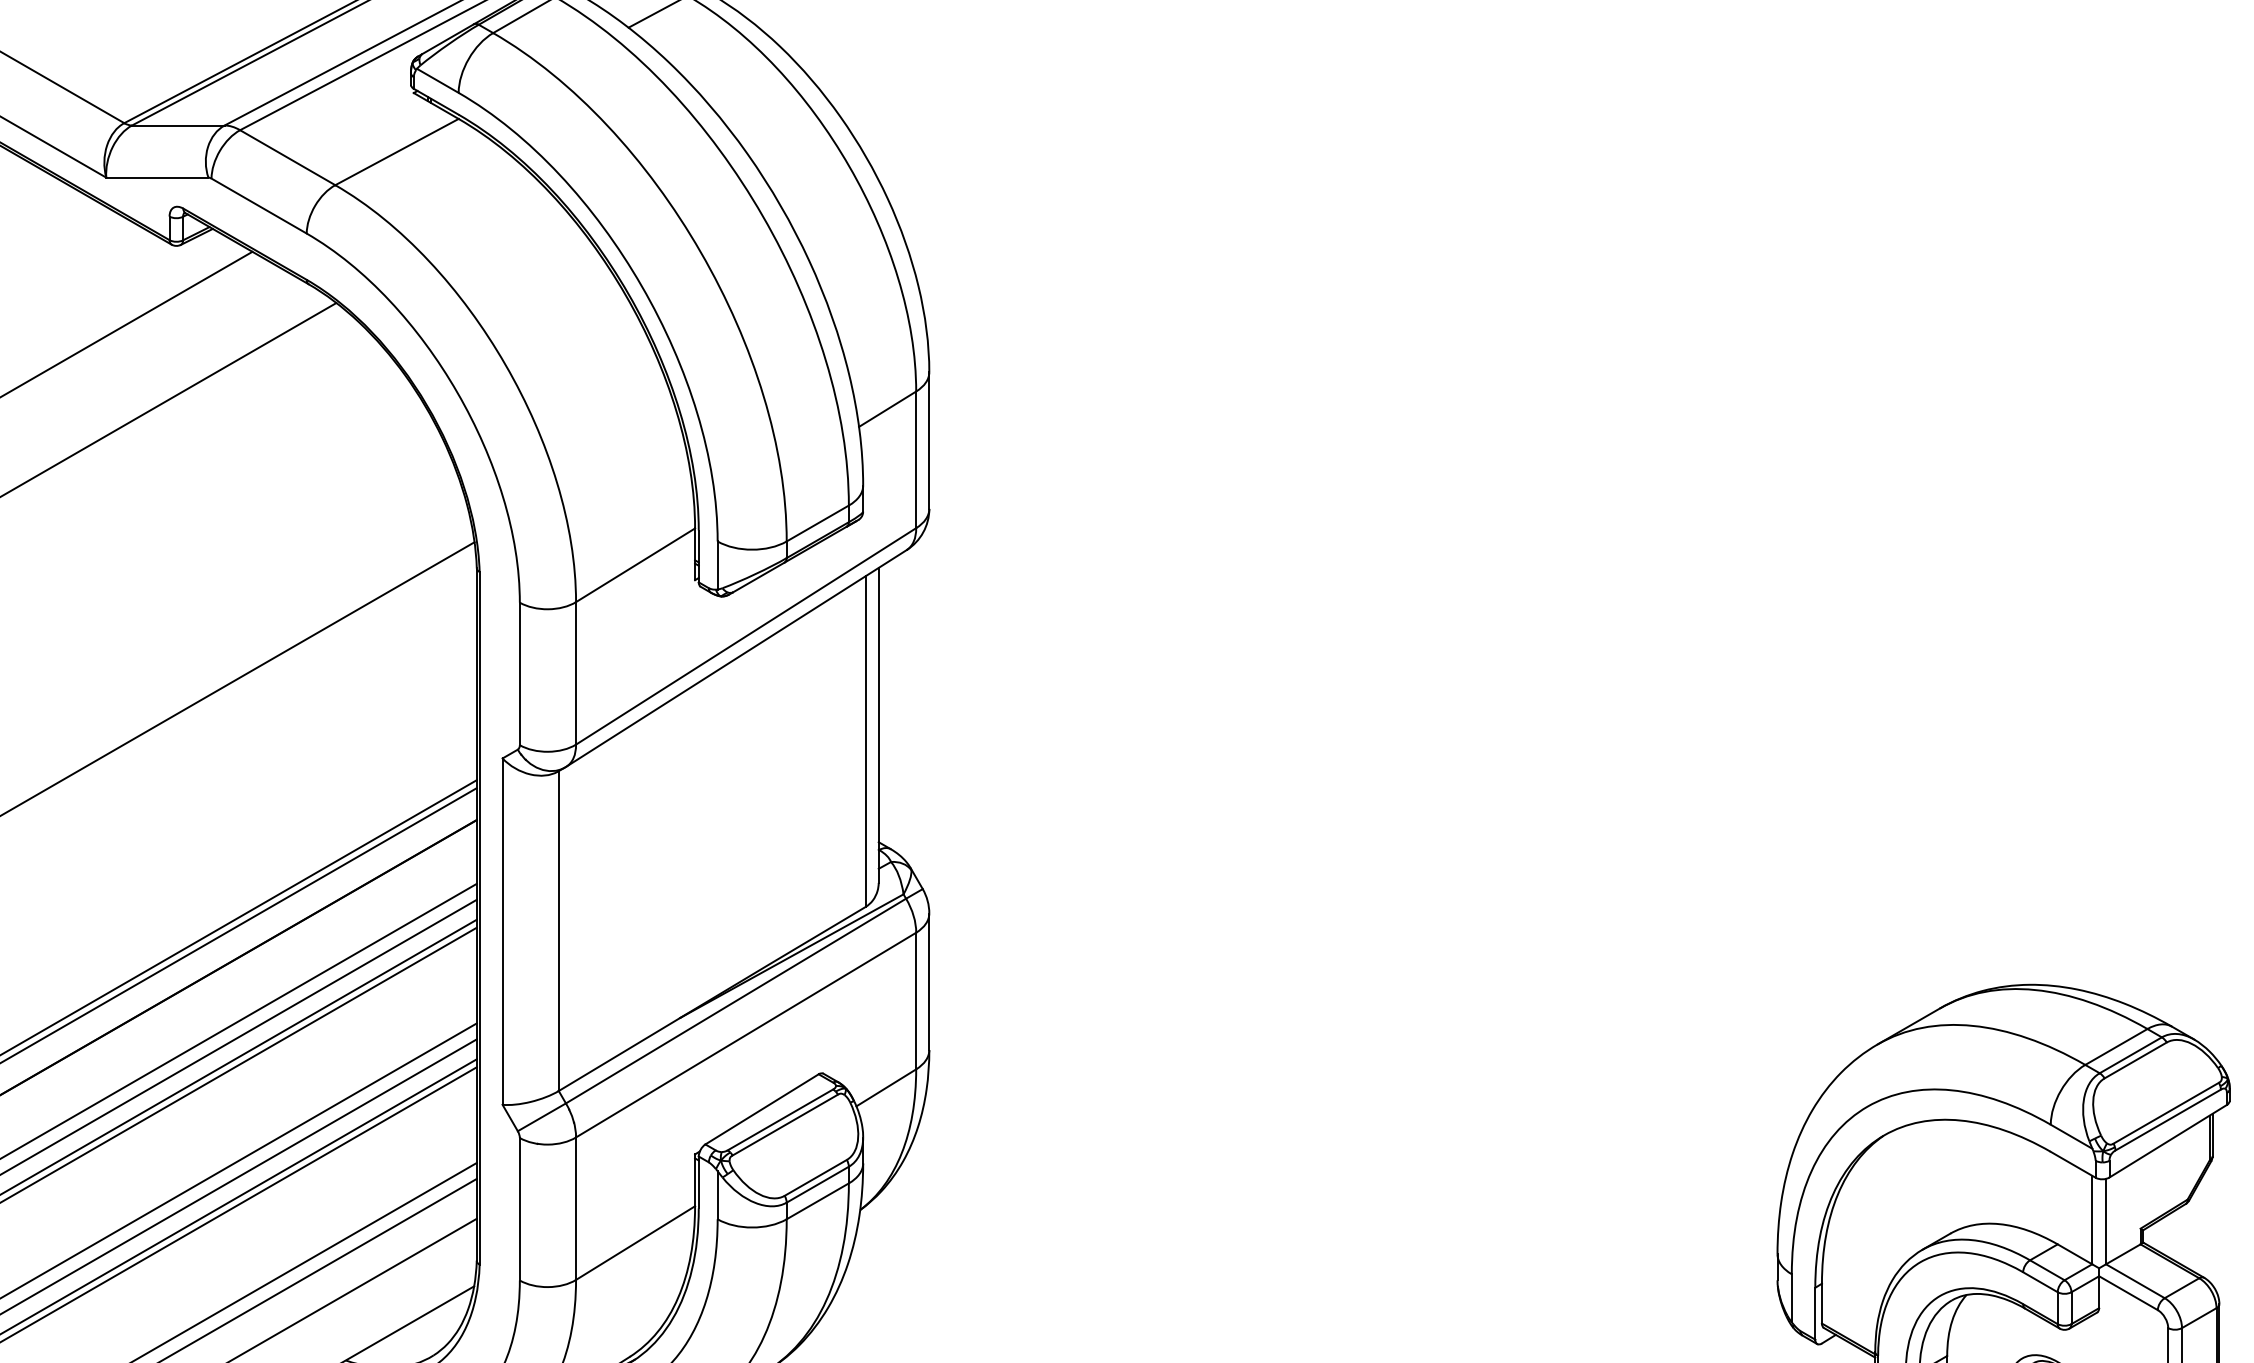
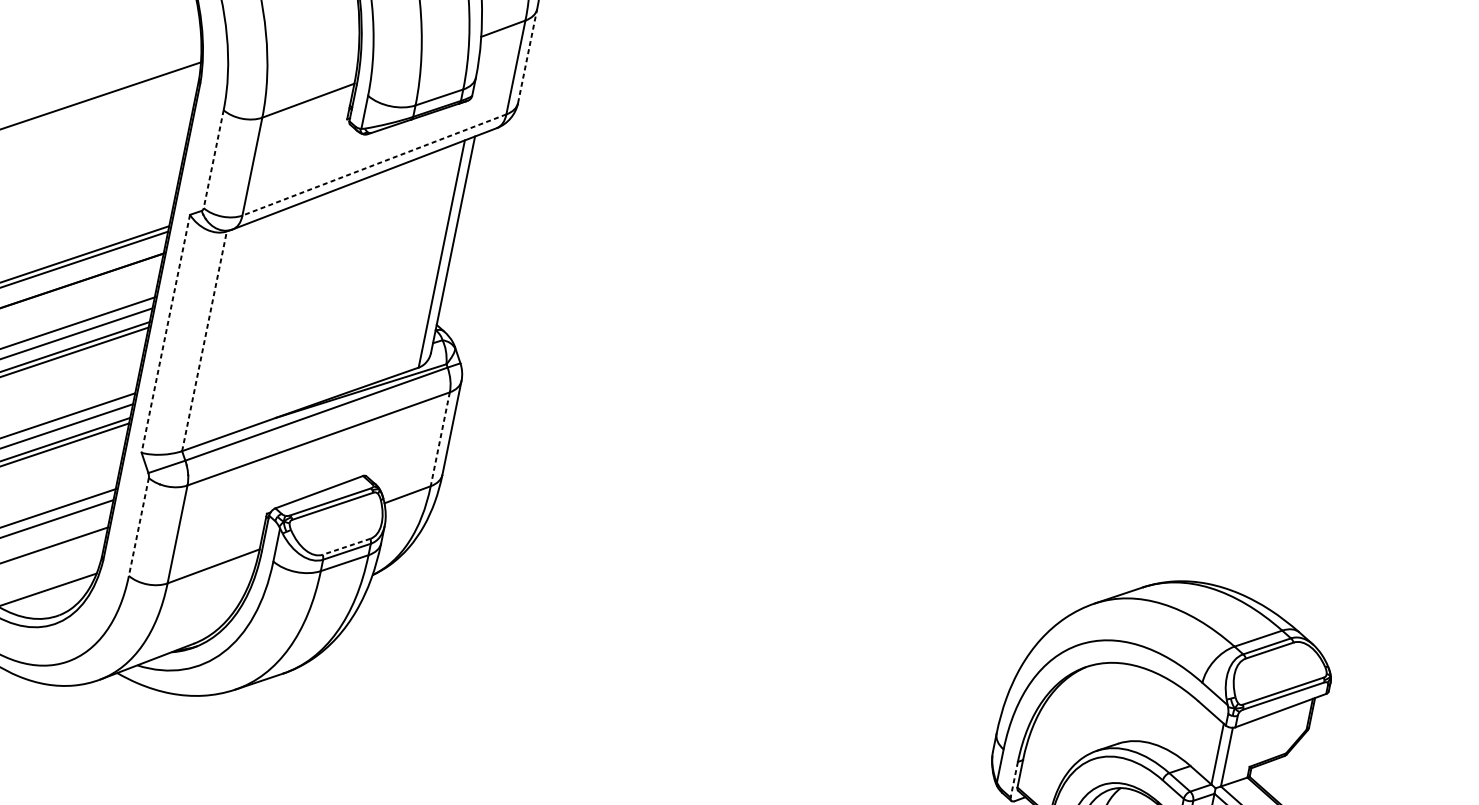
line: (929, 440) -> (527, 56), solid -> dashed
line: (746, 636) -> (374, 165), solid -> dashed
line: (519, 674) -> (213, 159), solid -> dashed
line: (558, 931) -> (204, 341), solid -> dashed
line: (502, 932) -> (165, 334), solid -> dashed
line: (916, 1001) -> (440, 439), solid -> dashed
line: (815, 1177) -> (346, 546), solid -> dashed
line: (519, 1209) -> (138, 527), solid -> dashed
line: (1815, 1313) -> (1014, 779), solid -> dashed

